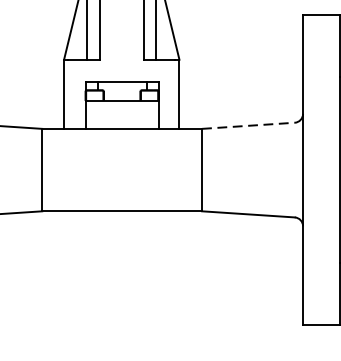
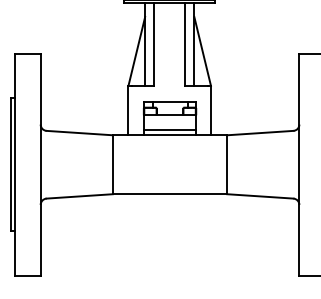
line: (121, 122) -> (169, 130), added
line: (248, 126) -> (260, 133), dashed -> solid

